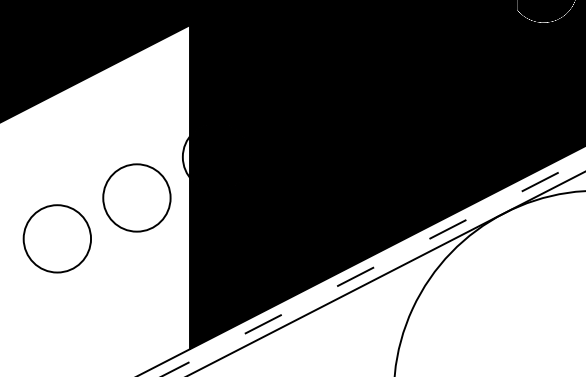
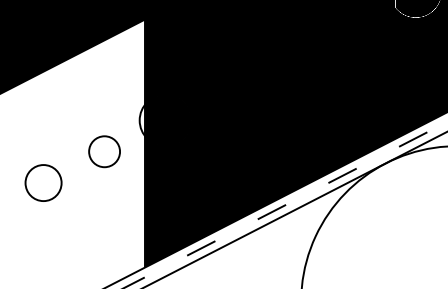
circle: (136, 197) -> (104, 151), size x0.6
circle: (56, 238) -> (43, 182), size x0.7

